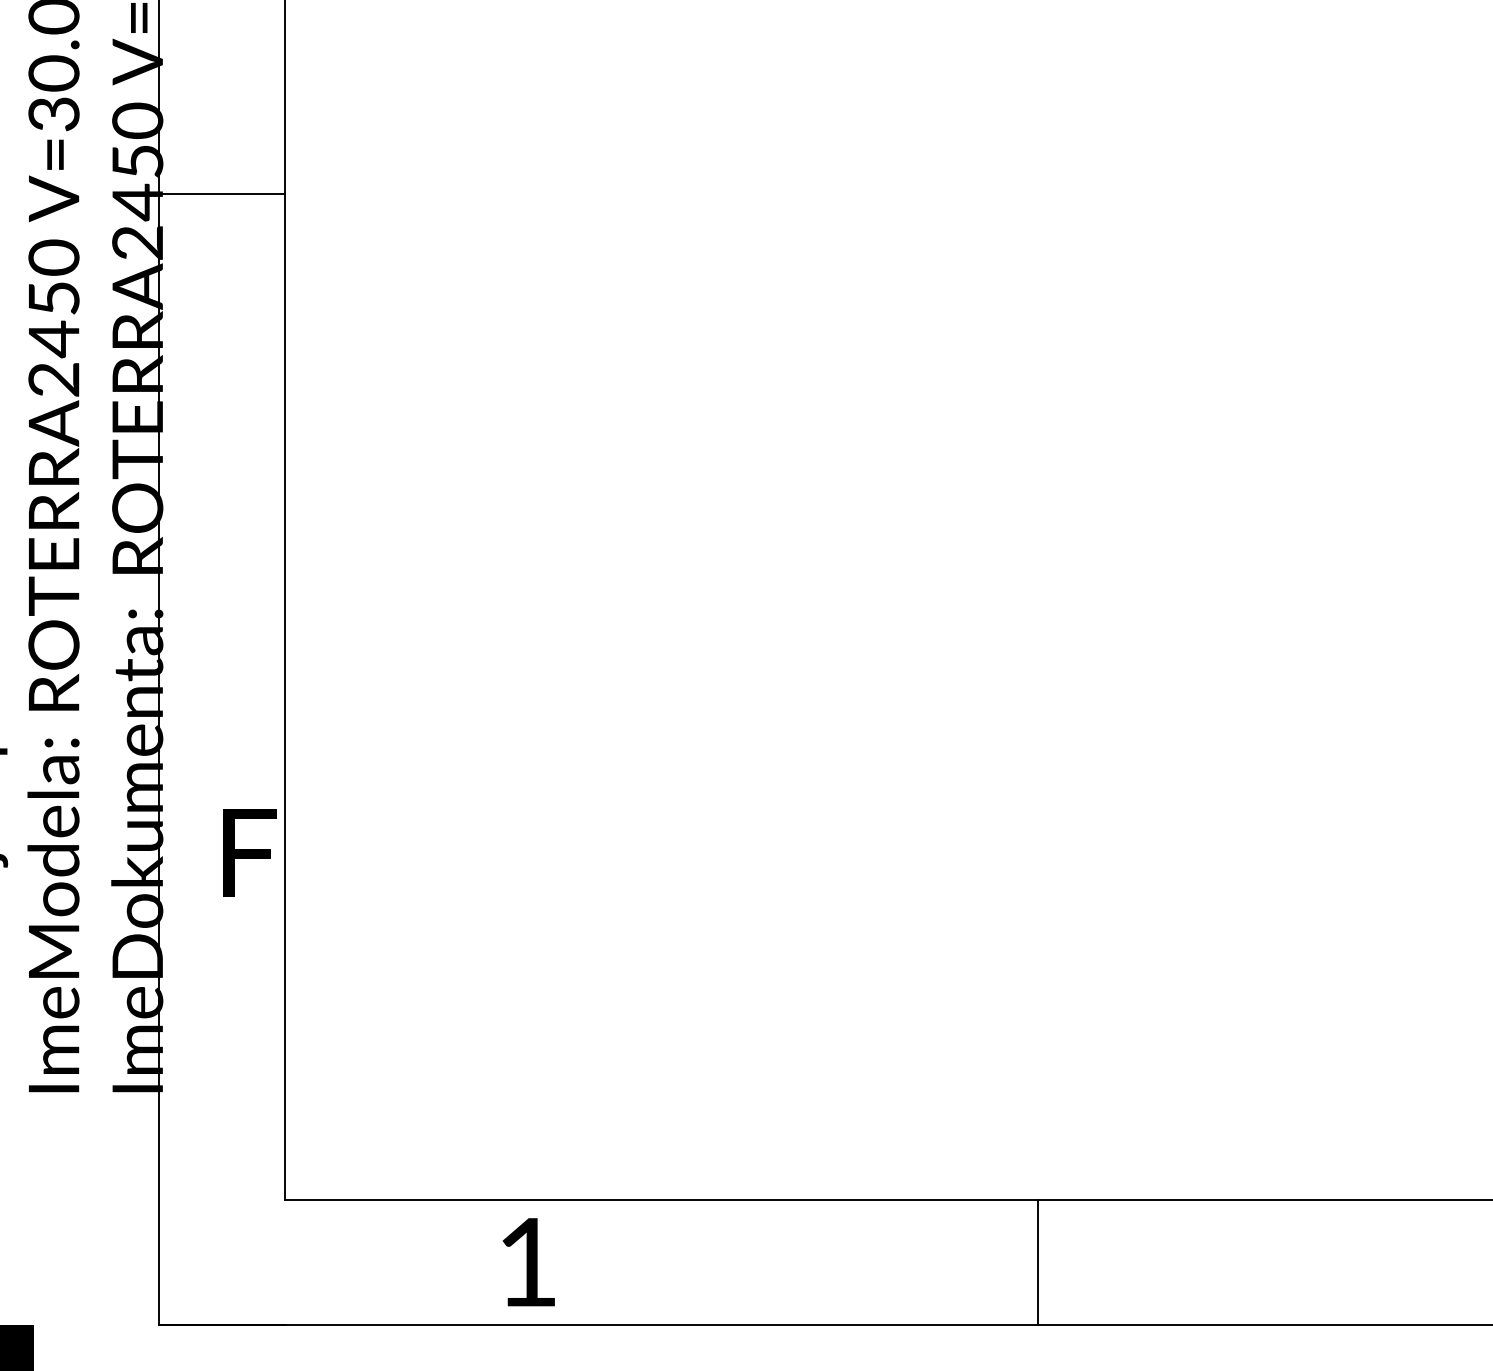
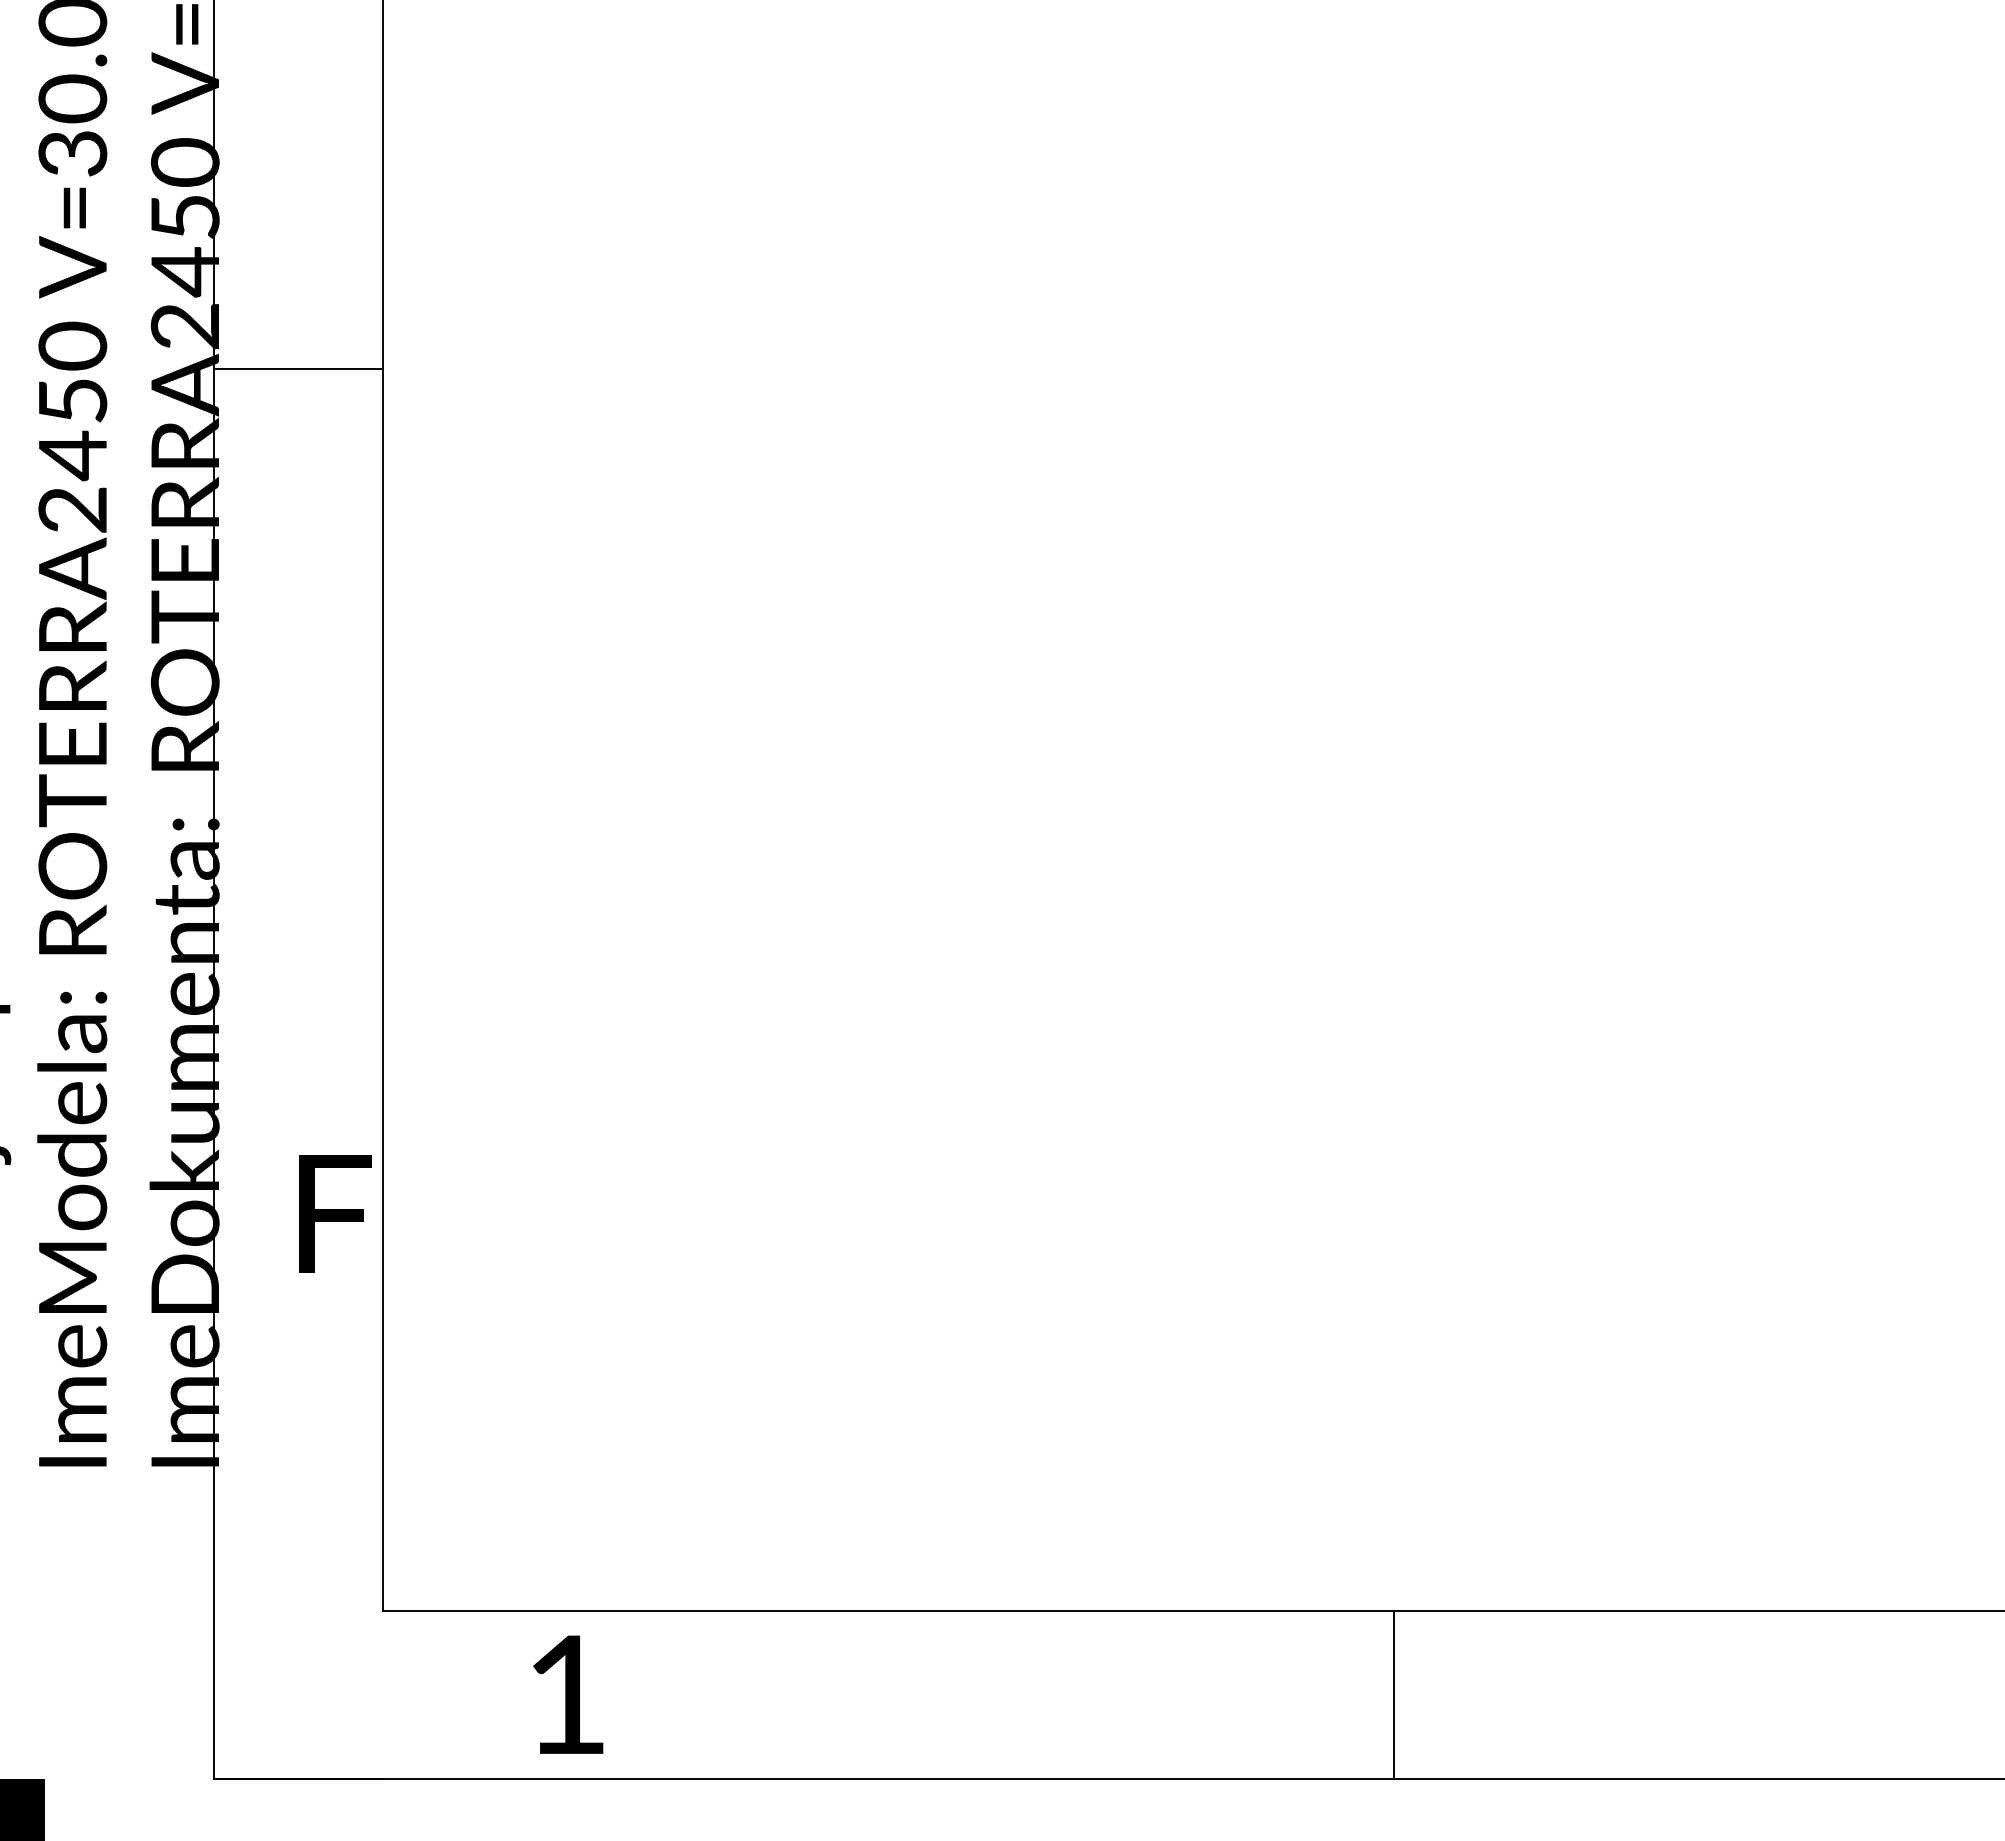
line: (222, 194) -> (298, 369), moved
text: (249, 852) -> (335, 1213), moved
text: (528, 1262) -> (568, 1694), moved

